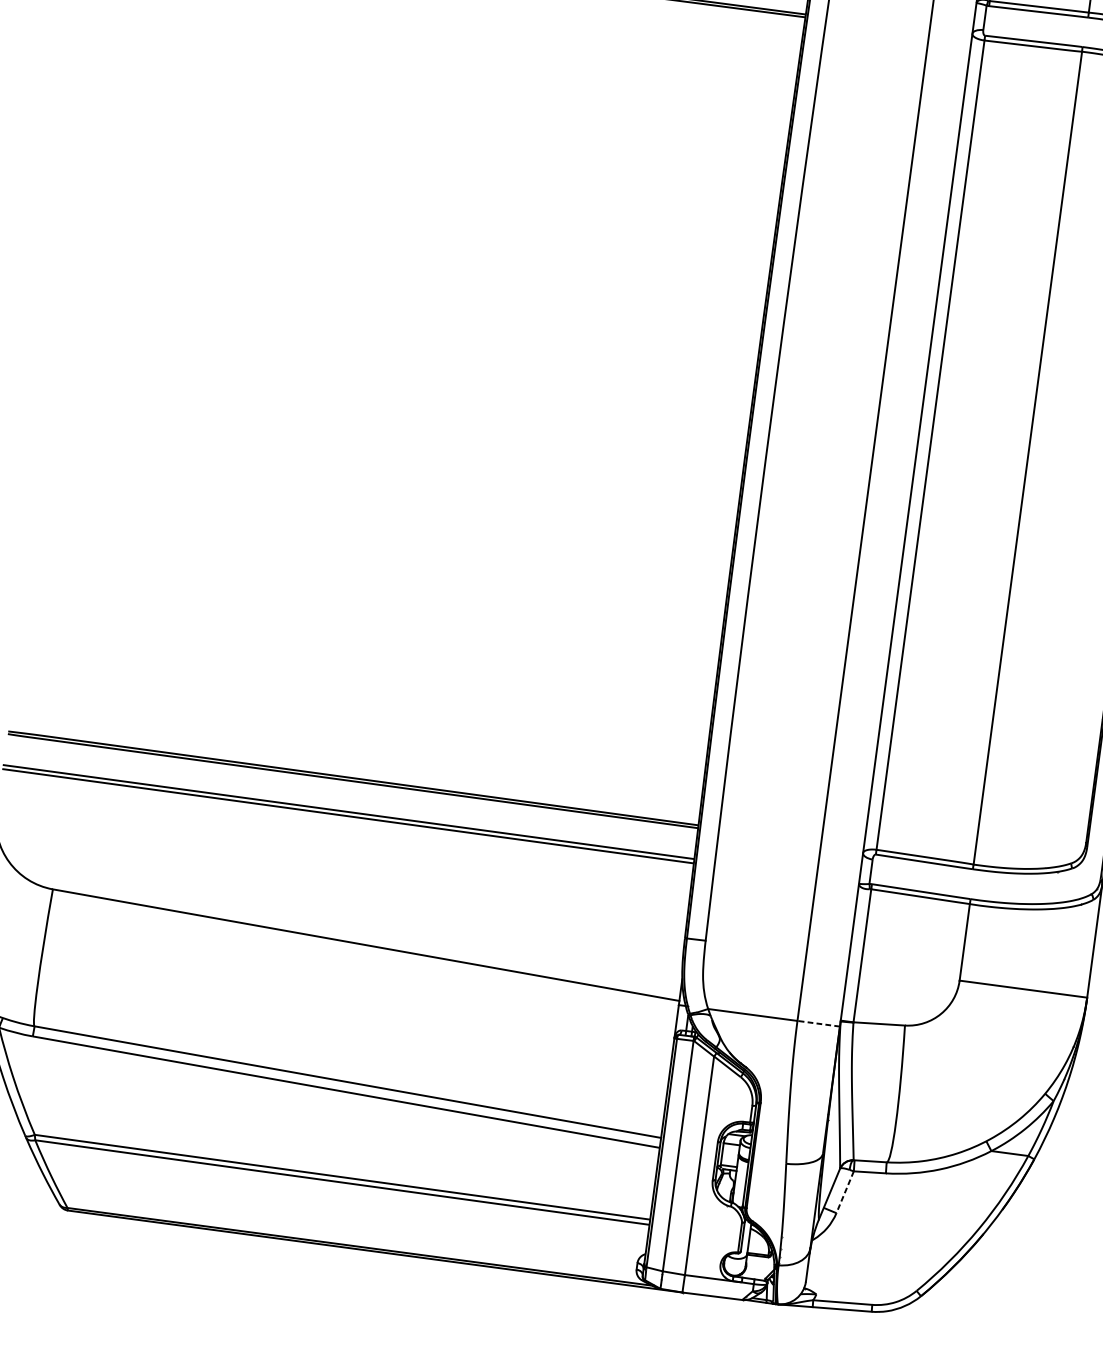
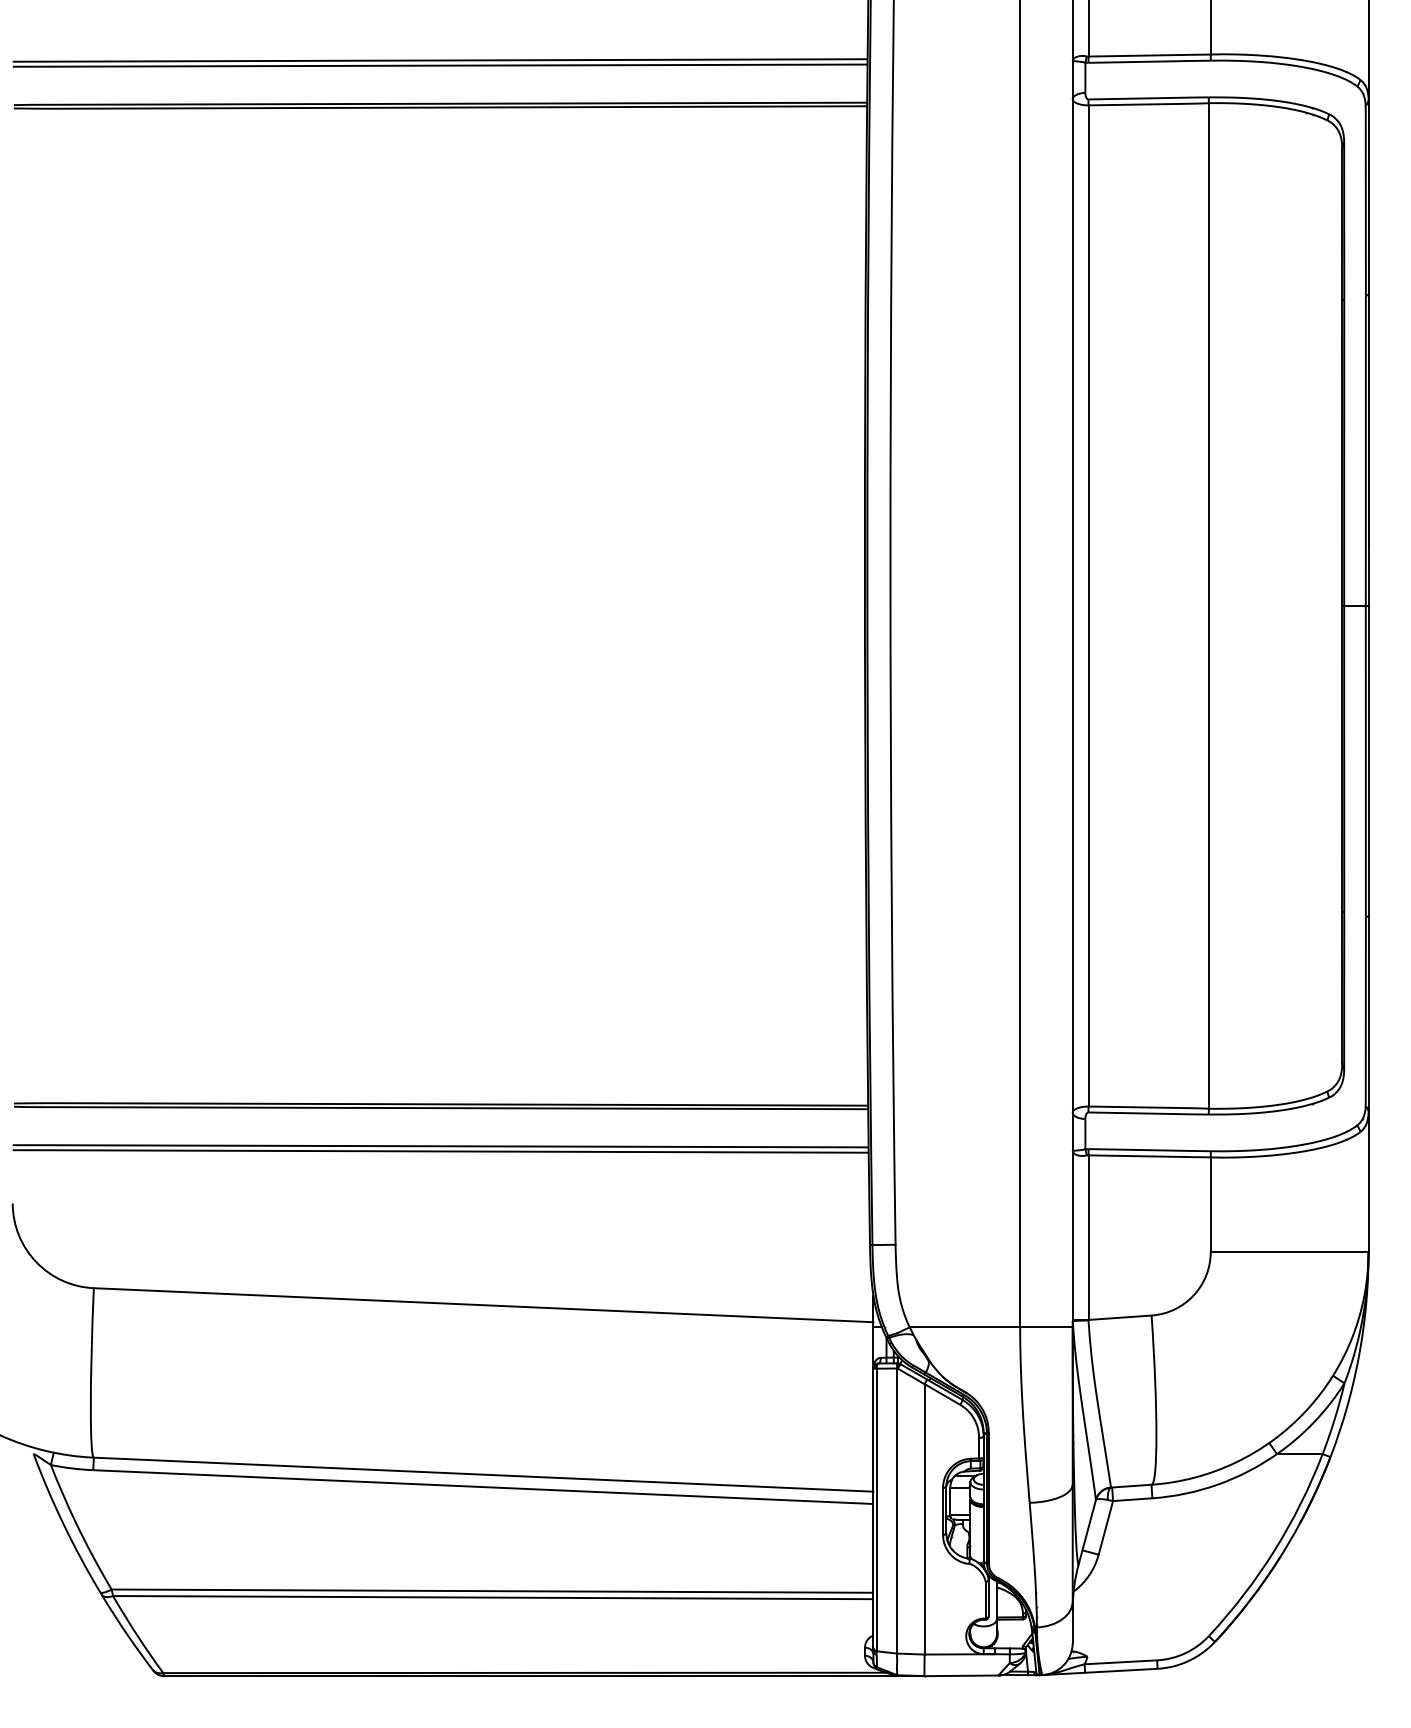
line: (817, 1023) -> (1045, 1327), dashed -> solid
line: (844, 1191) -> (1105, 1527), dashed -> solid

